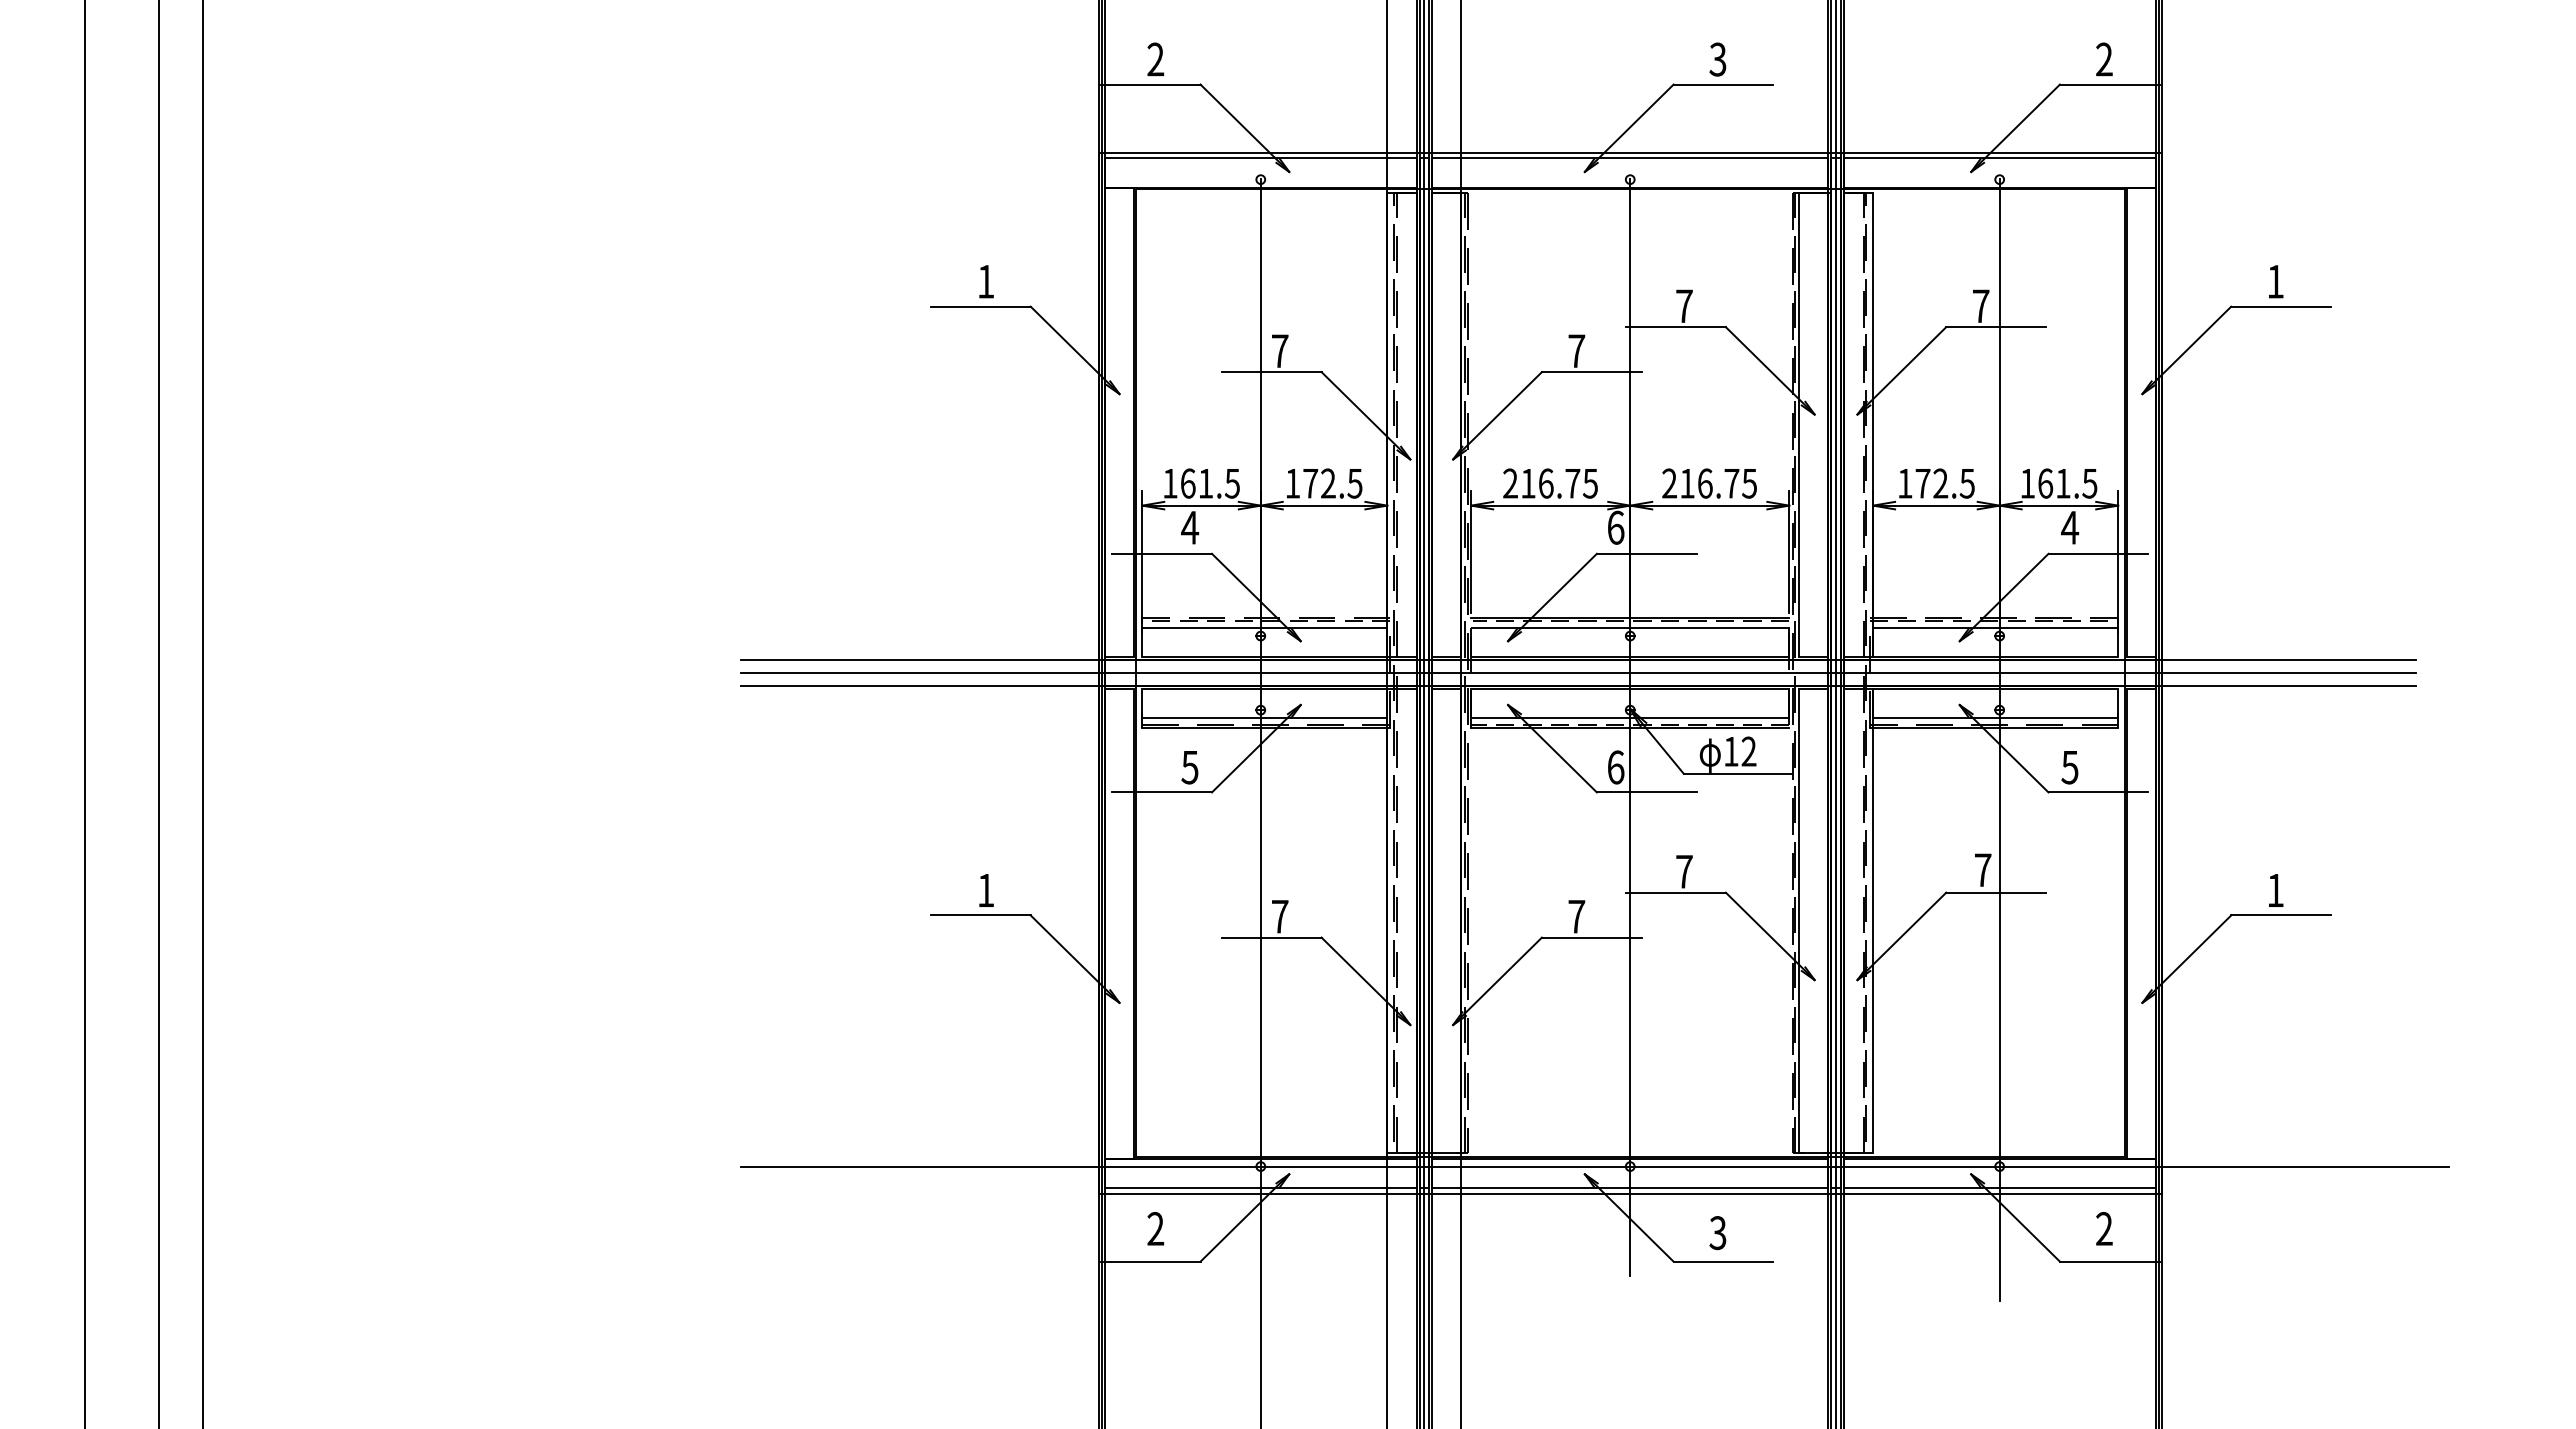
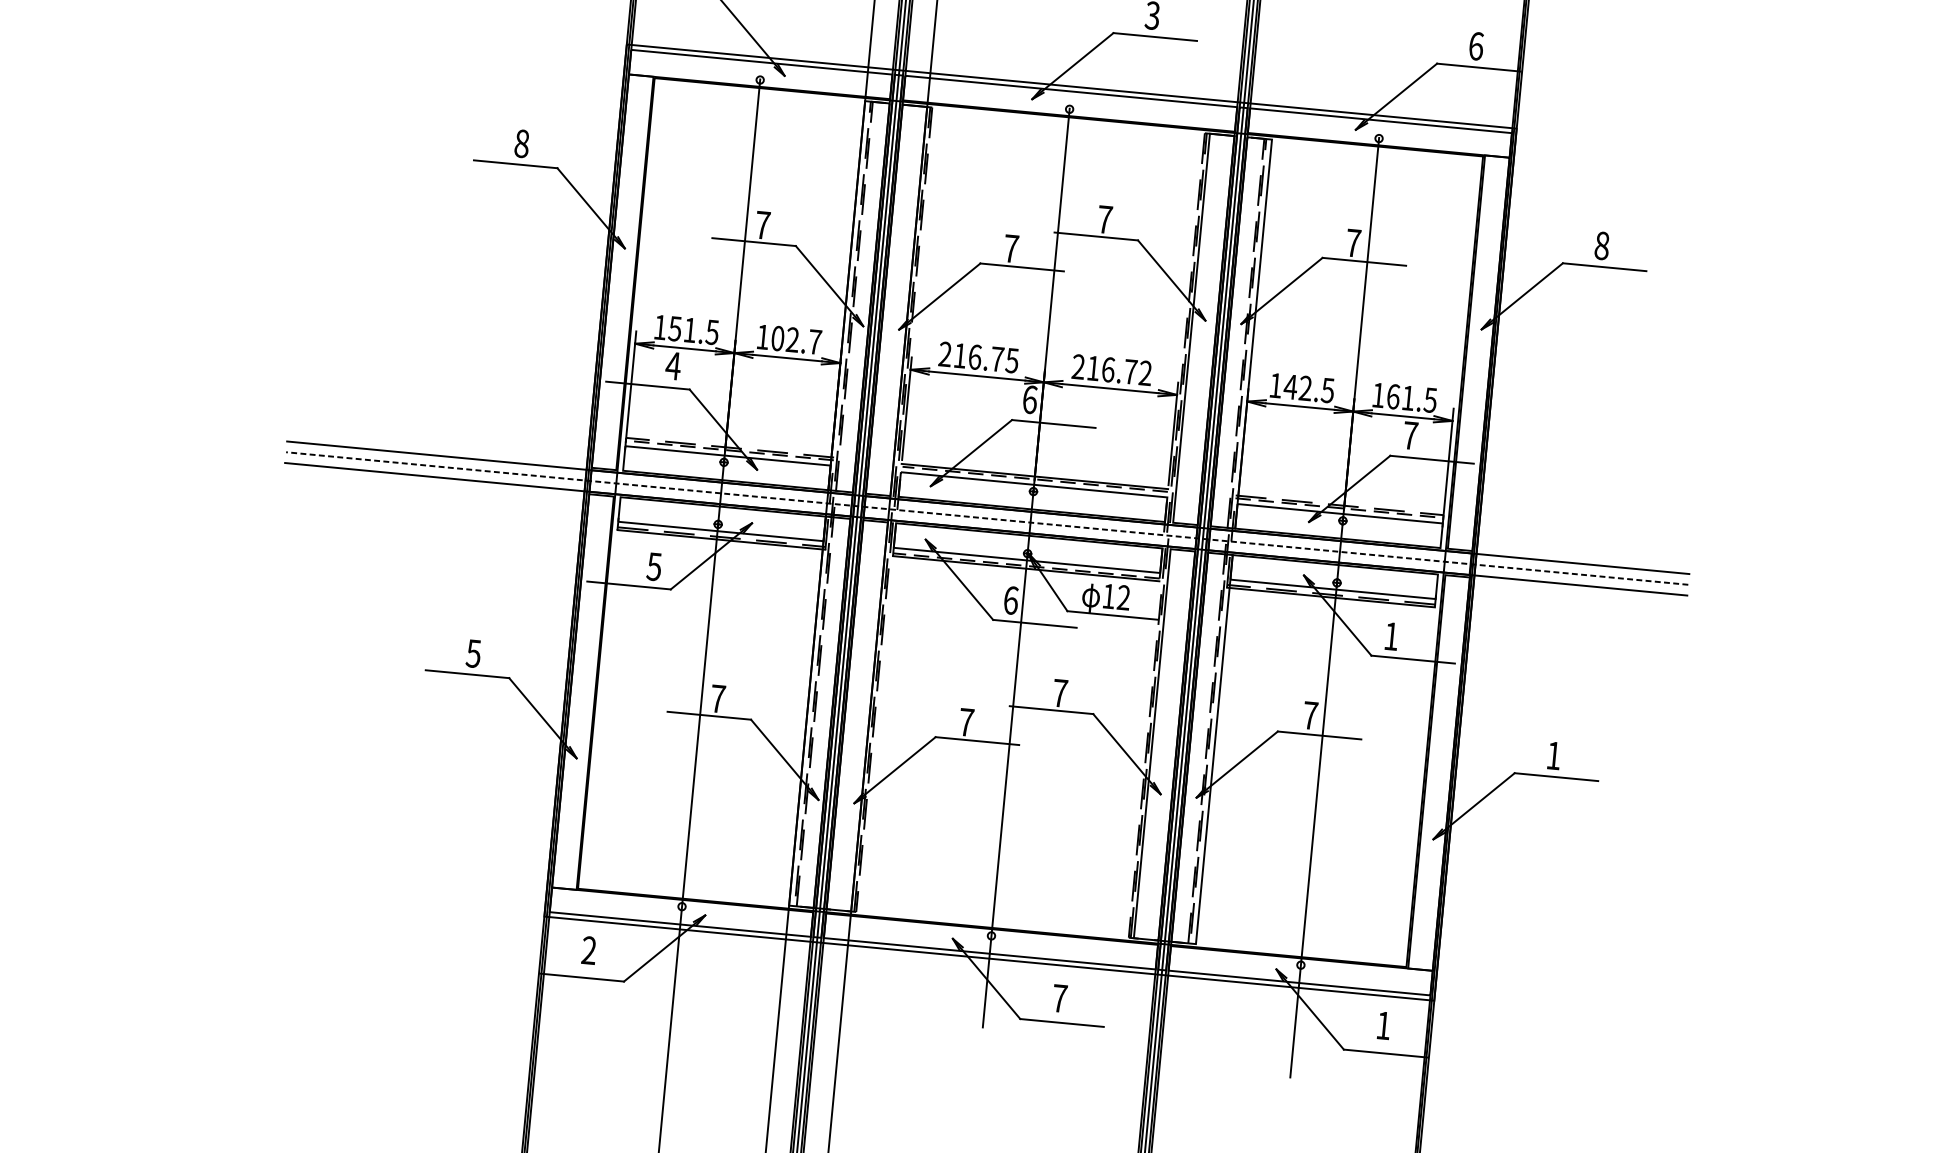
text: (2104, 59) -> (1476, 46), 2 -> 6
text: (985, 281) -> (521, 143), 1 -> 8
text: (2275, 281) -> (1602, 245), 1 -> 8
text: (1187, 483) -> (674, 328), 161.5 -> 151.5
text: (1332, 483) -> (796, 340), 172.5 -> 102.7
text: (1749, 483) -> (1145, 373), 216.75 -> 216.72
text: (1922, 483) -> (1290, 386), 172.5 -> 142.5
text: (2070, 527) -> (1410, 435), 4 -> 7
line: (1577, 673) -> (986, 518), solid -> dashed
text: (2069, 767) -> (1390, 636), 5 -> 1
text: (985, 890) -> (473, 653), 1 -> 5
line: (1594, 1166) -> (961, 933), removed
text: (2104, 1228) -> (1383, 1025), 2 -> 1
text: (1717, 1233) -> (1059, 998), 3 -> 7

